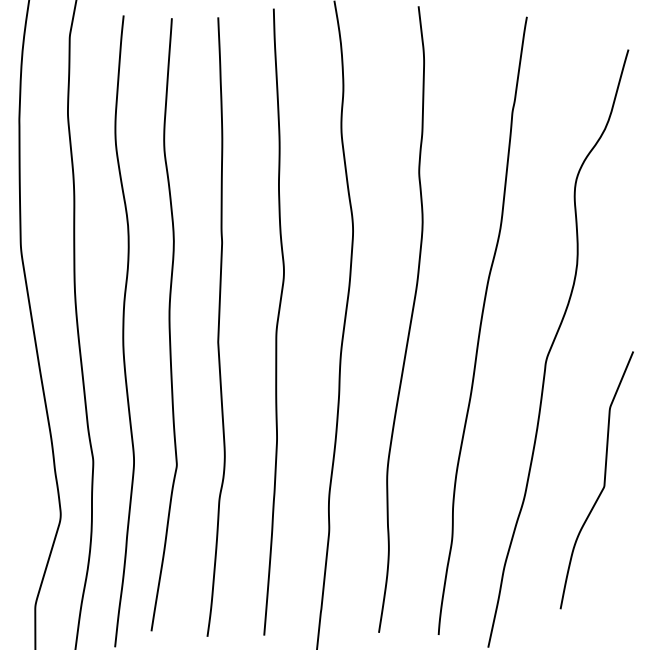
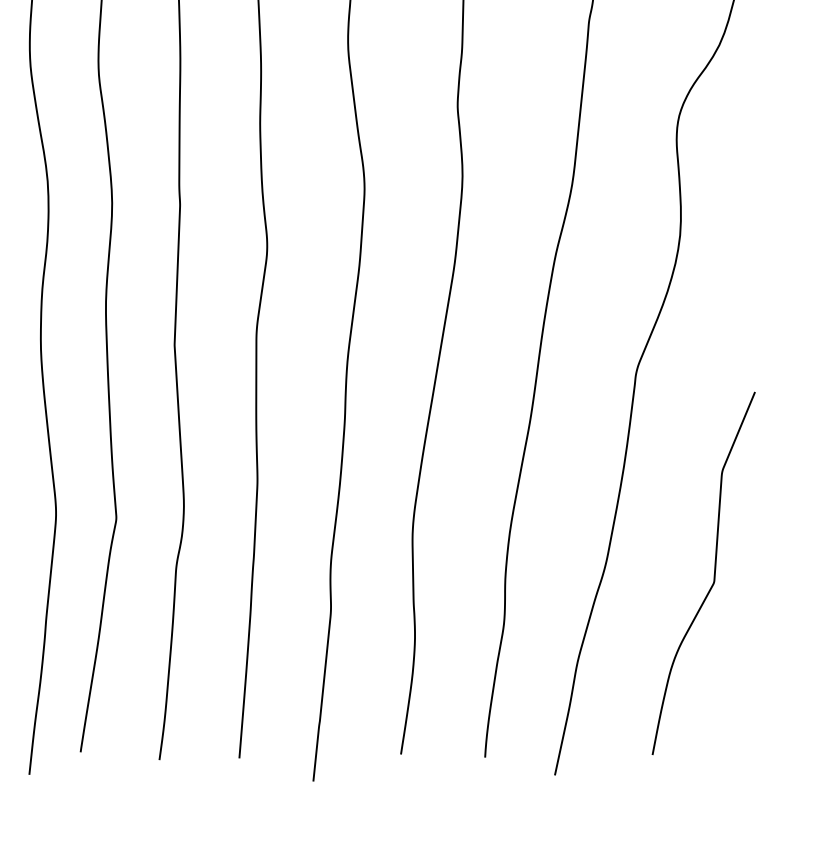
curve: (603, 480) -> (713, 573), moved

